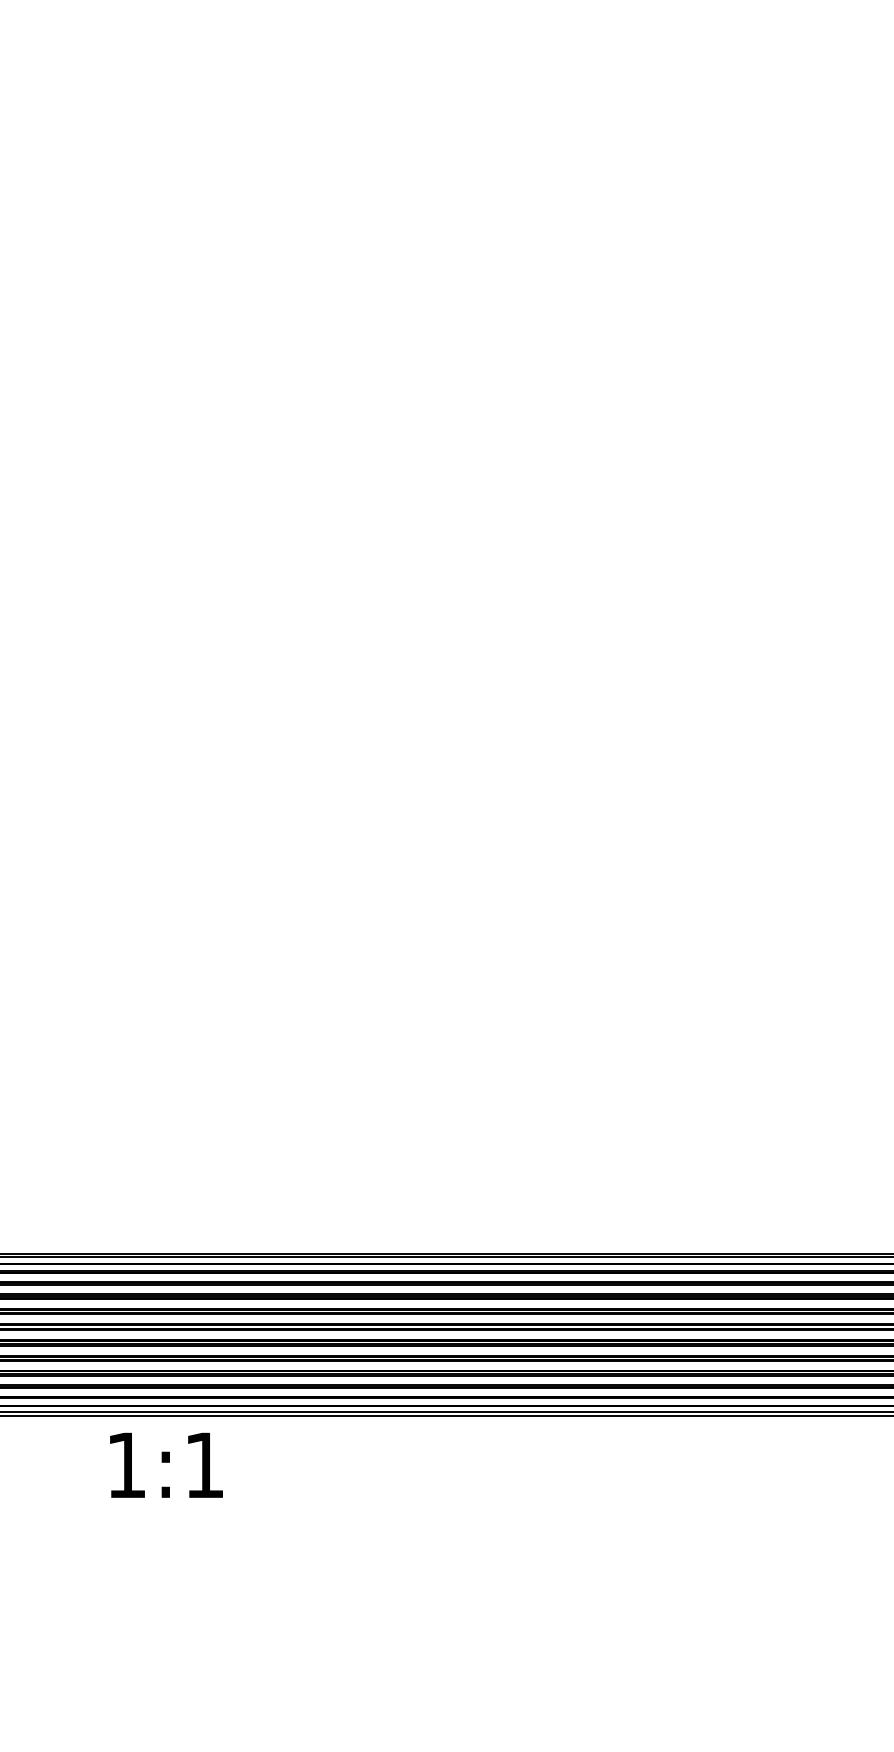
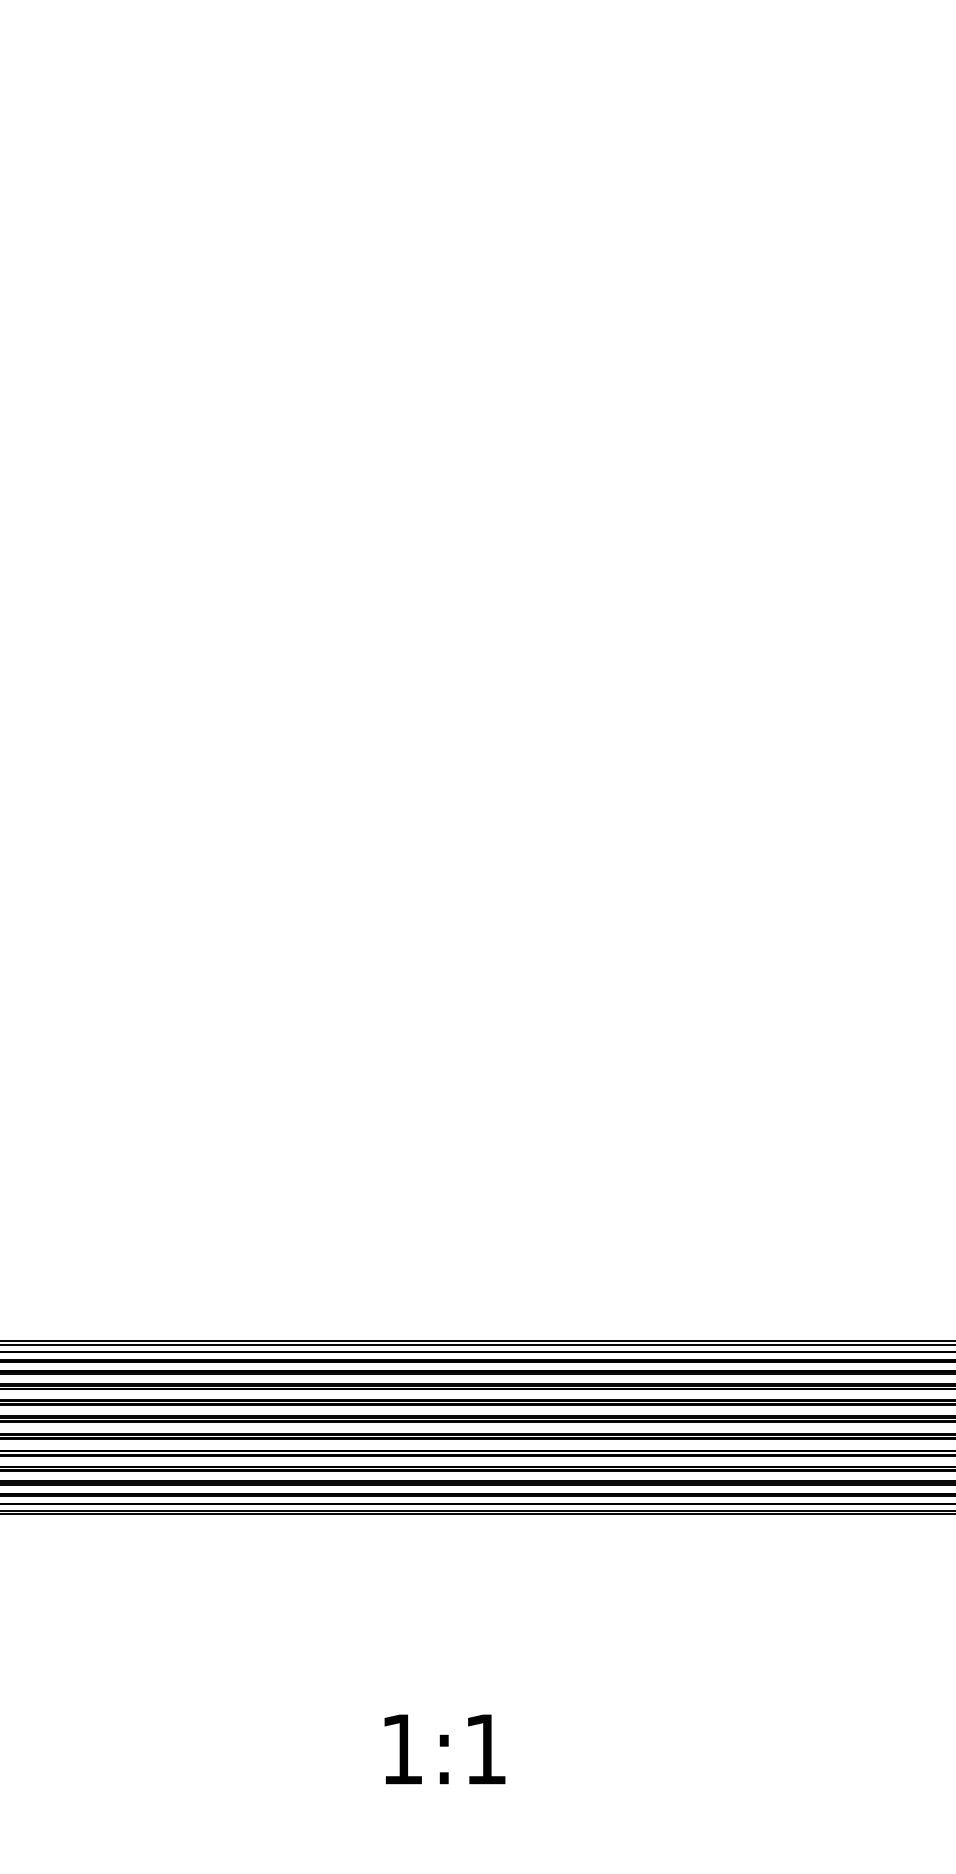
text: (166, 1465) -> (444, 1749), moved

